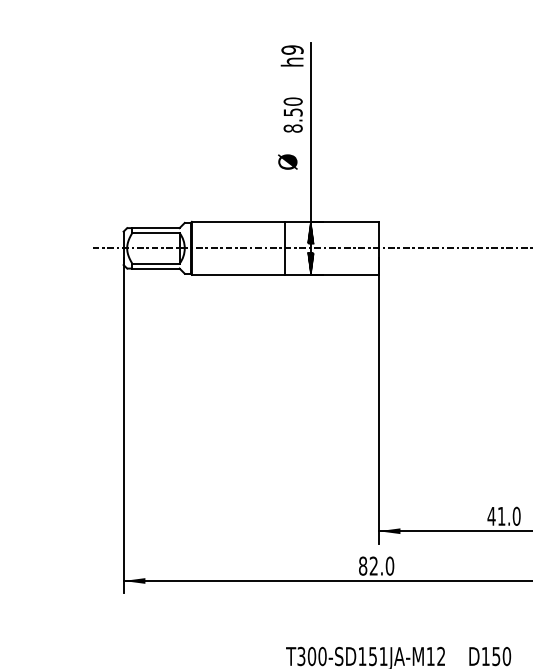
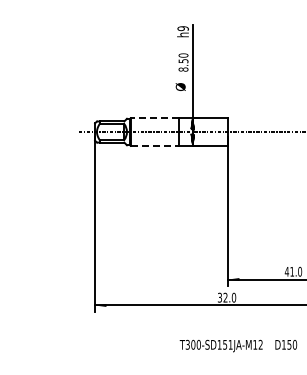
line: (237, 222) -> (154, 118), solid -> dashed
line: (239, 274) -> (155, 145), solid -> dashed
text: (362, 565) -> (219, 297), 82.0 -> 32.0

